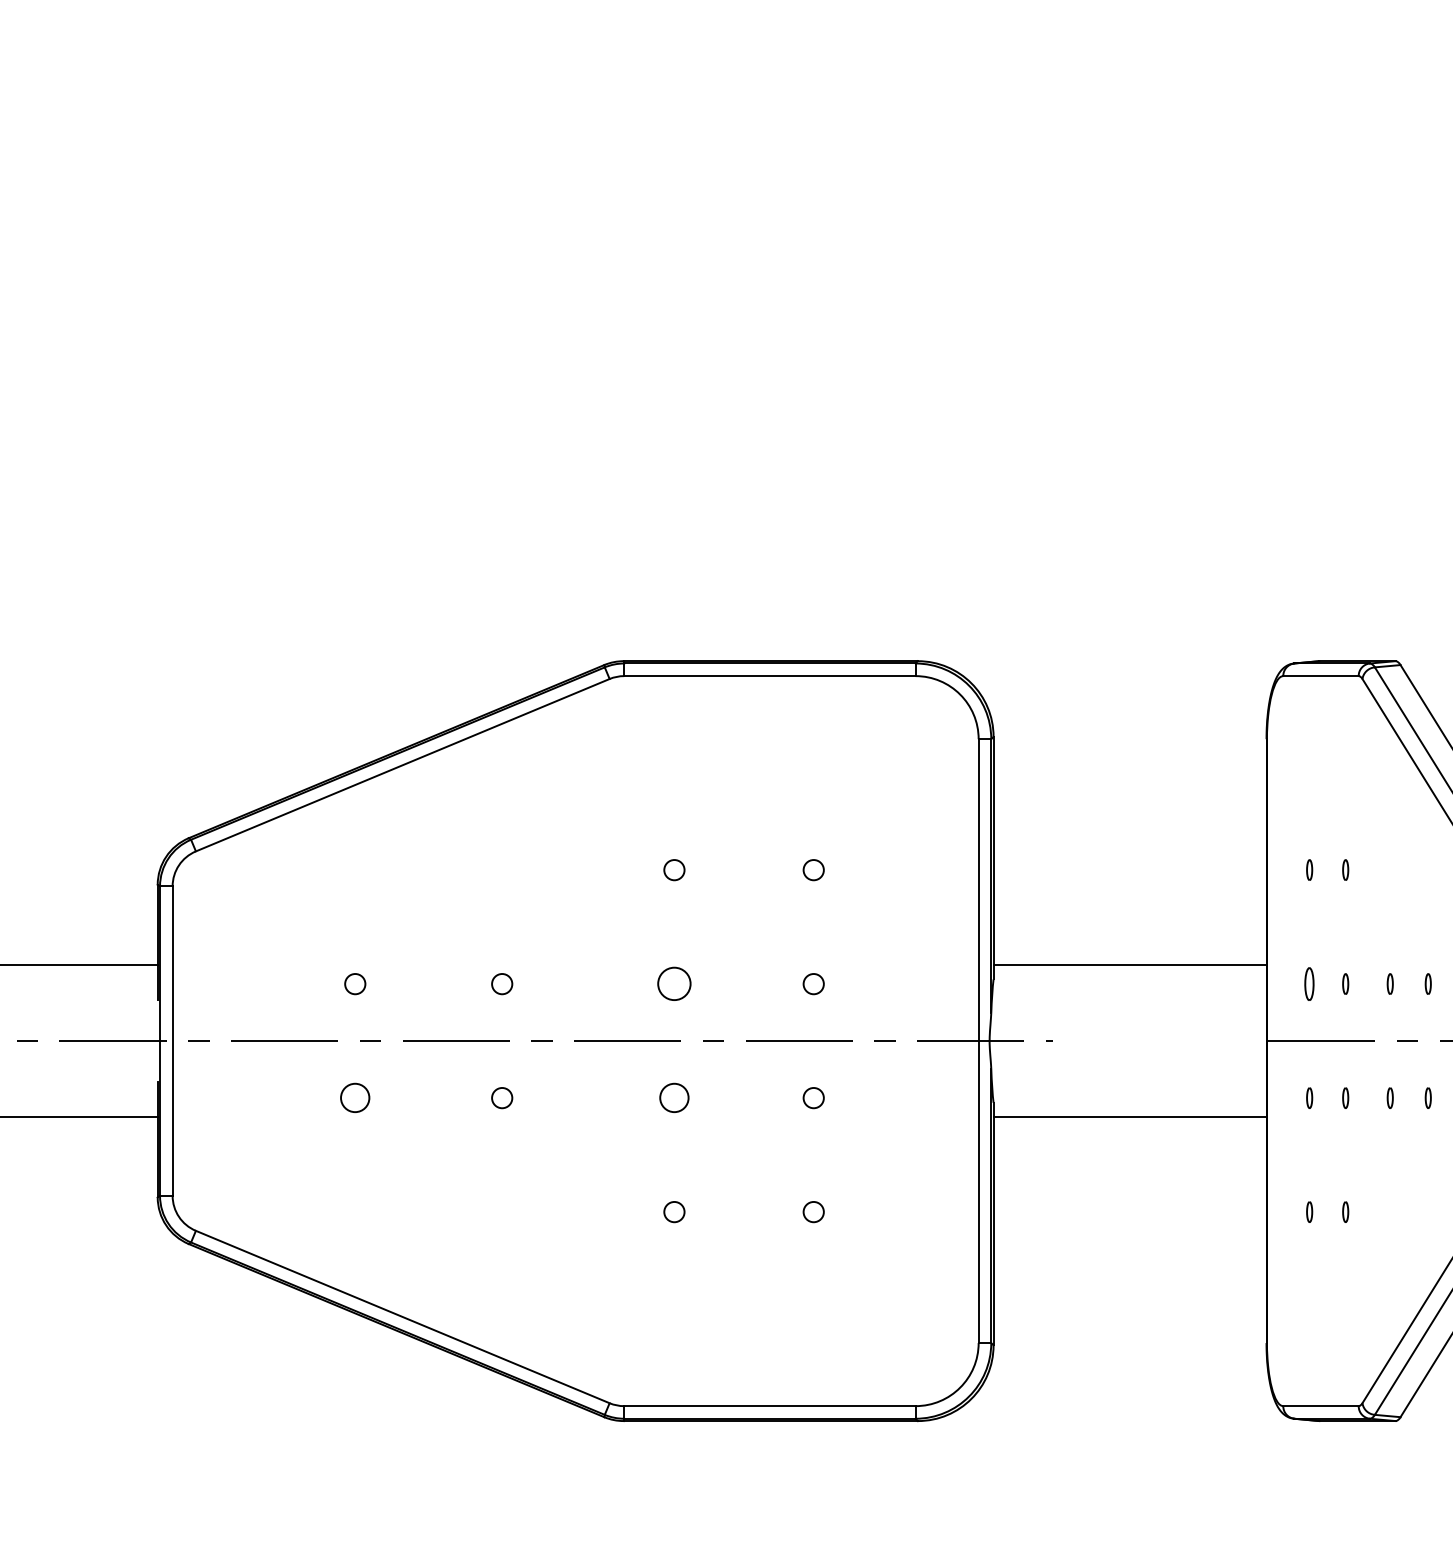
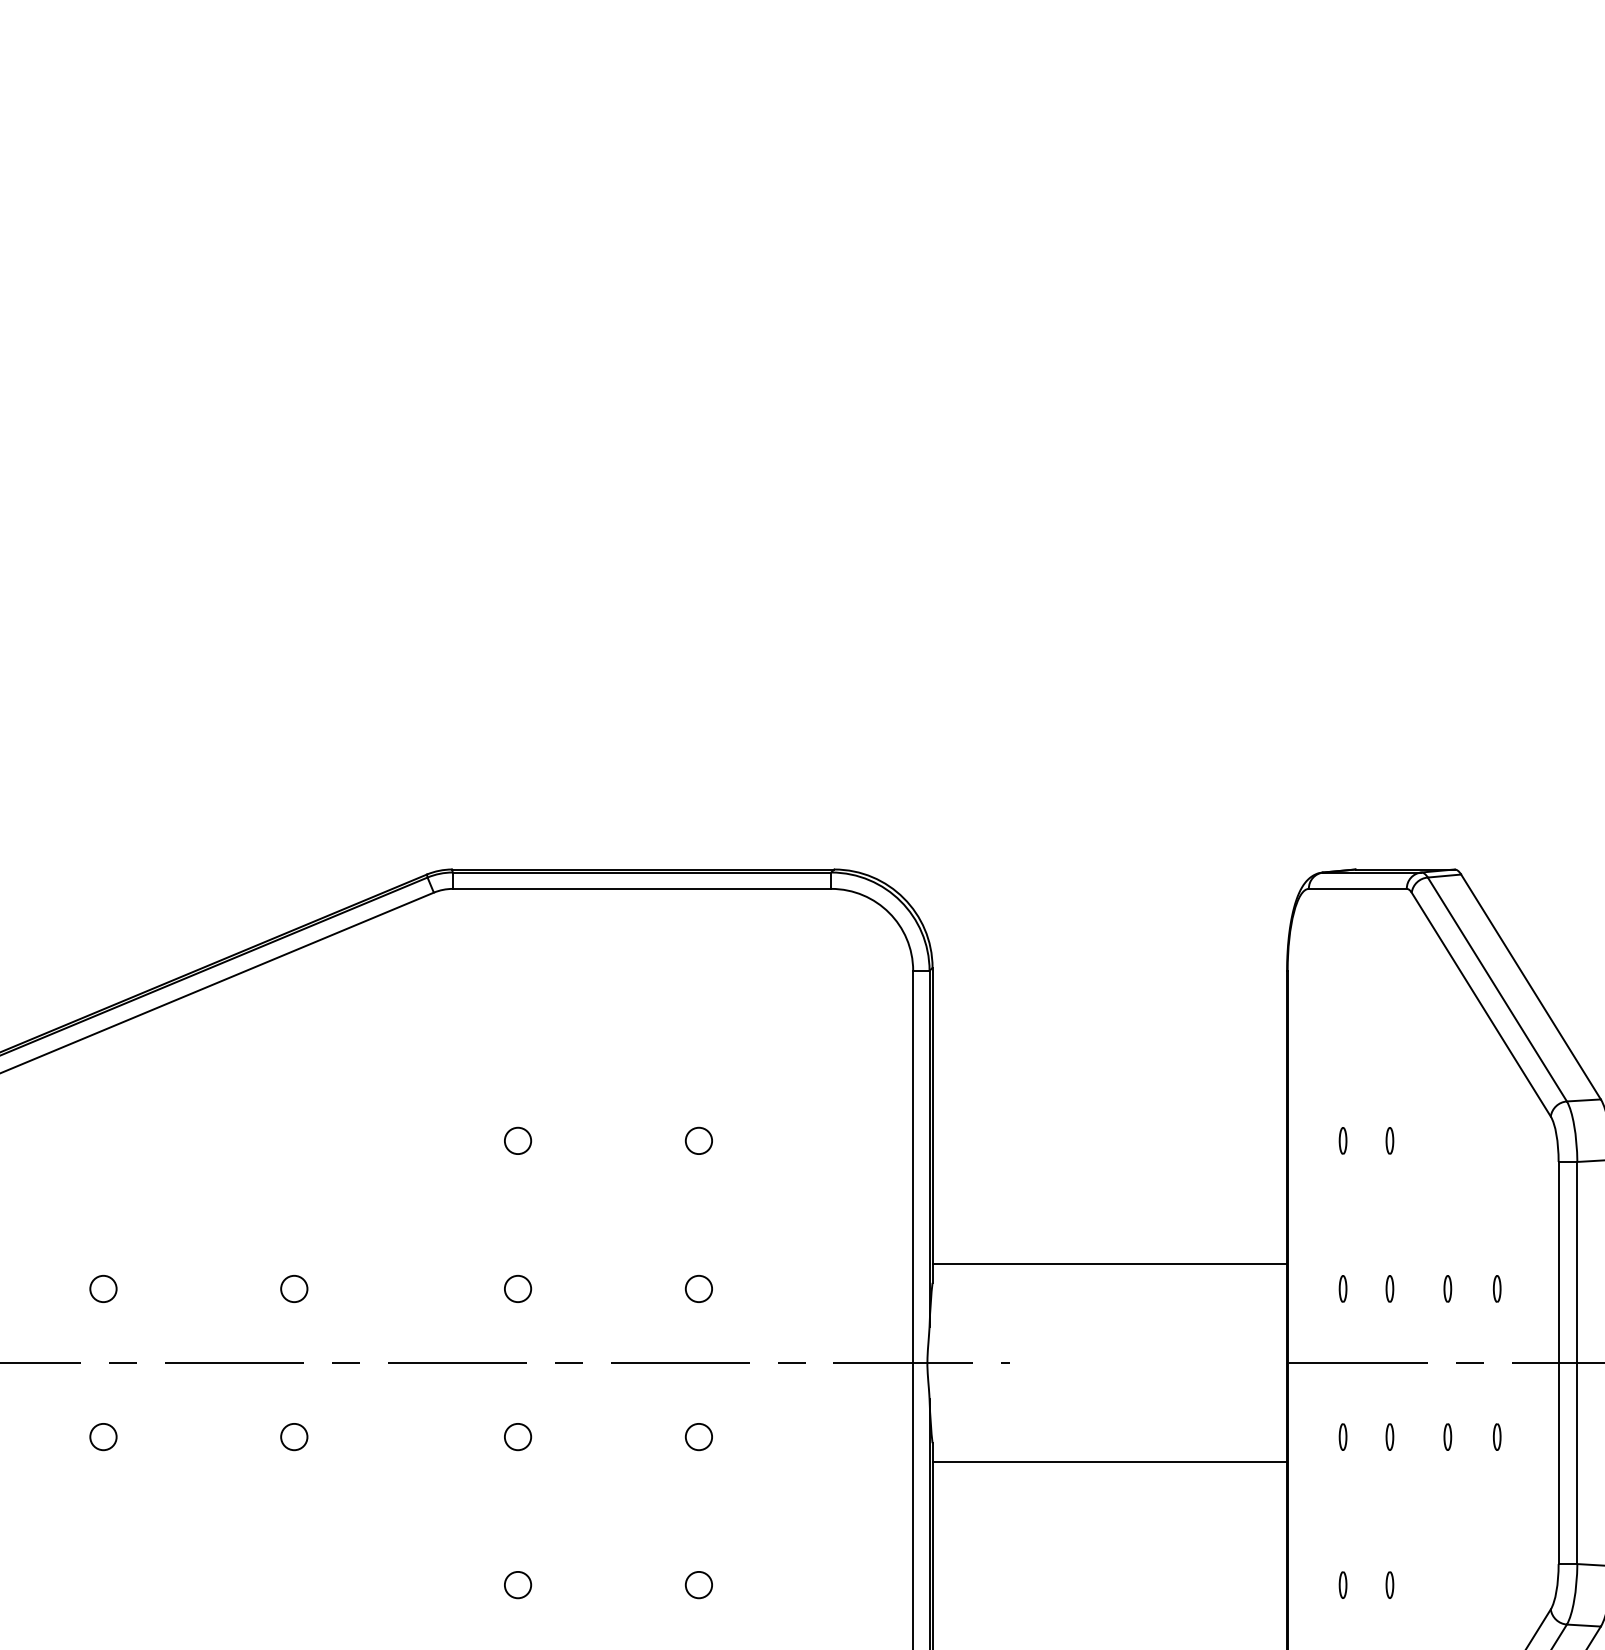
part: (1309, 983) -> (1342, 1288), size x0.62
circle: (674, 984) -> (518, 1289), size x0.62
circle: (355, 1098) -> (103, 1437), size x0.71
circle: (674, 1098) -> (518, 1437), size x0.71

